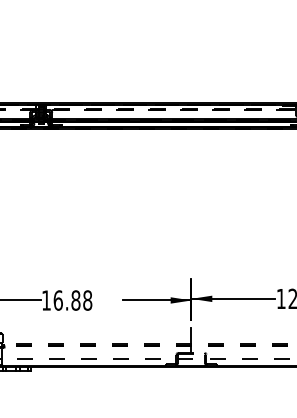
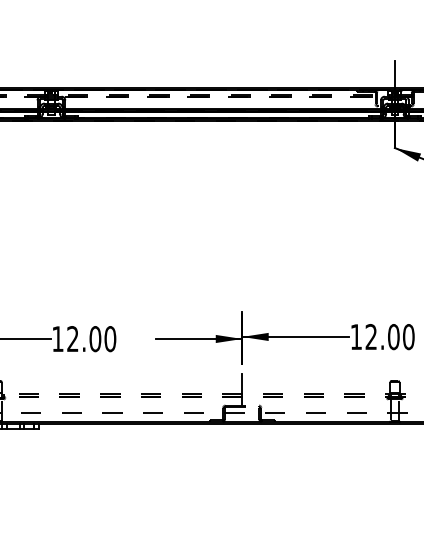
text: (72, 300) -> (91, 339), 16.88 -> 12.00

